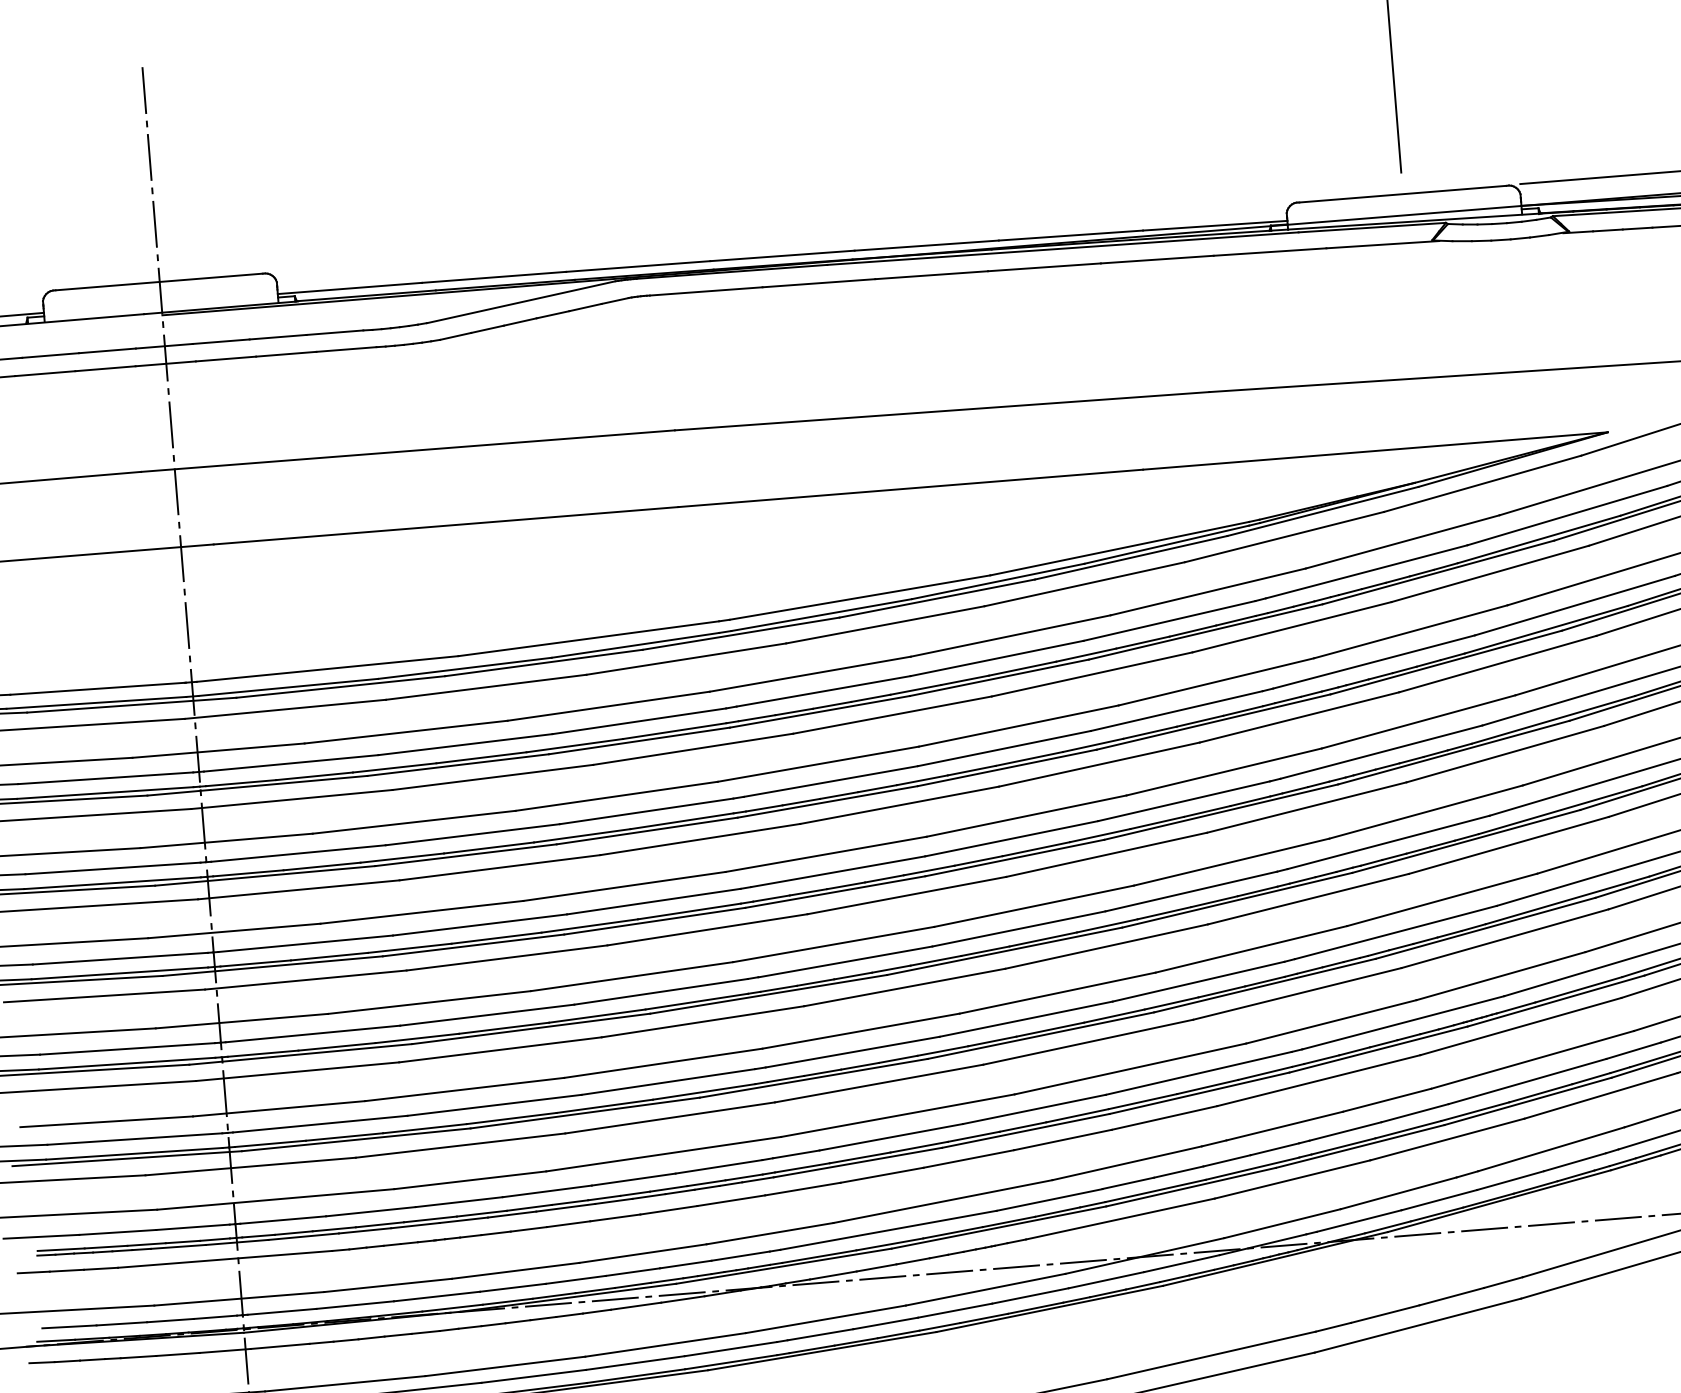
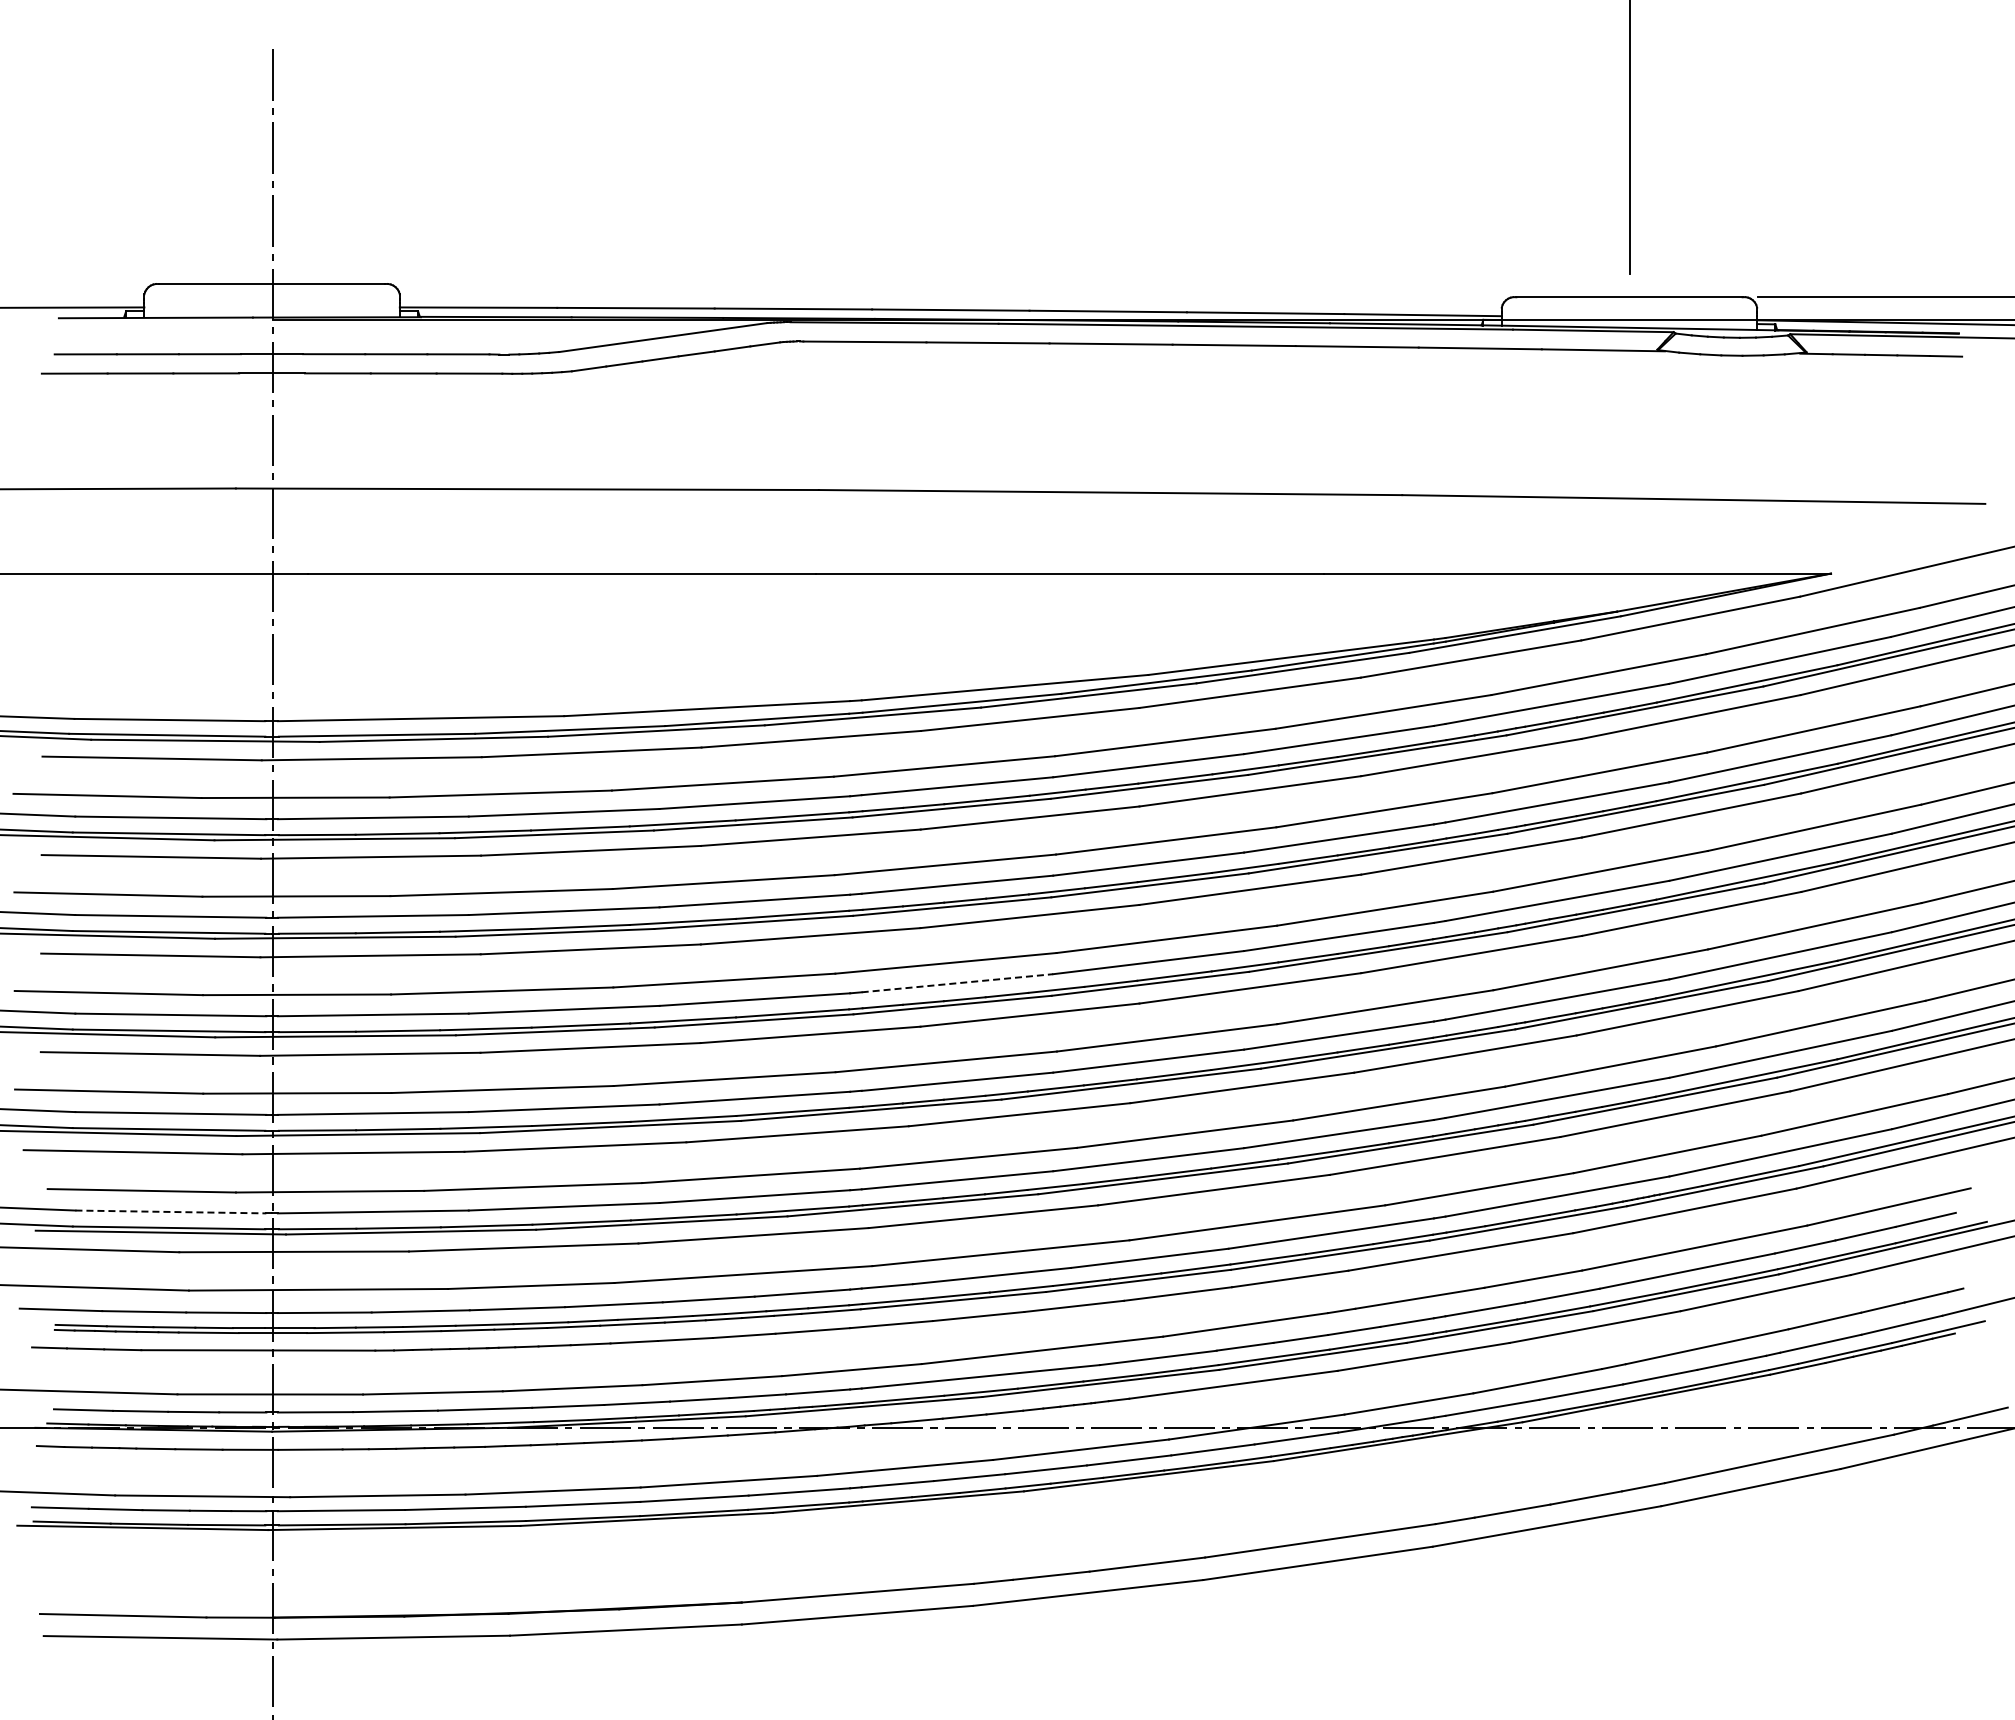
line: (838, 871) -> (957, 983), solid -> dashed
line: (135, 1138) -> (171, 1211), solid -> dashed

